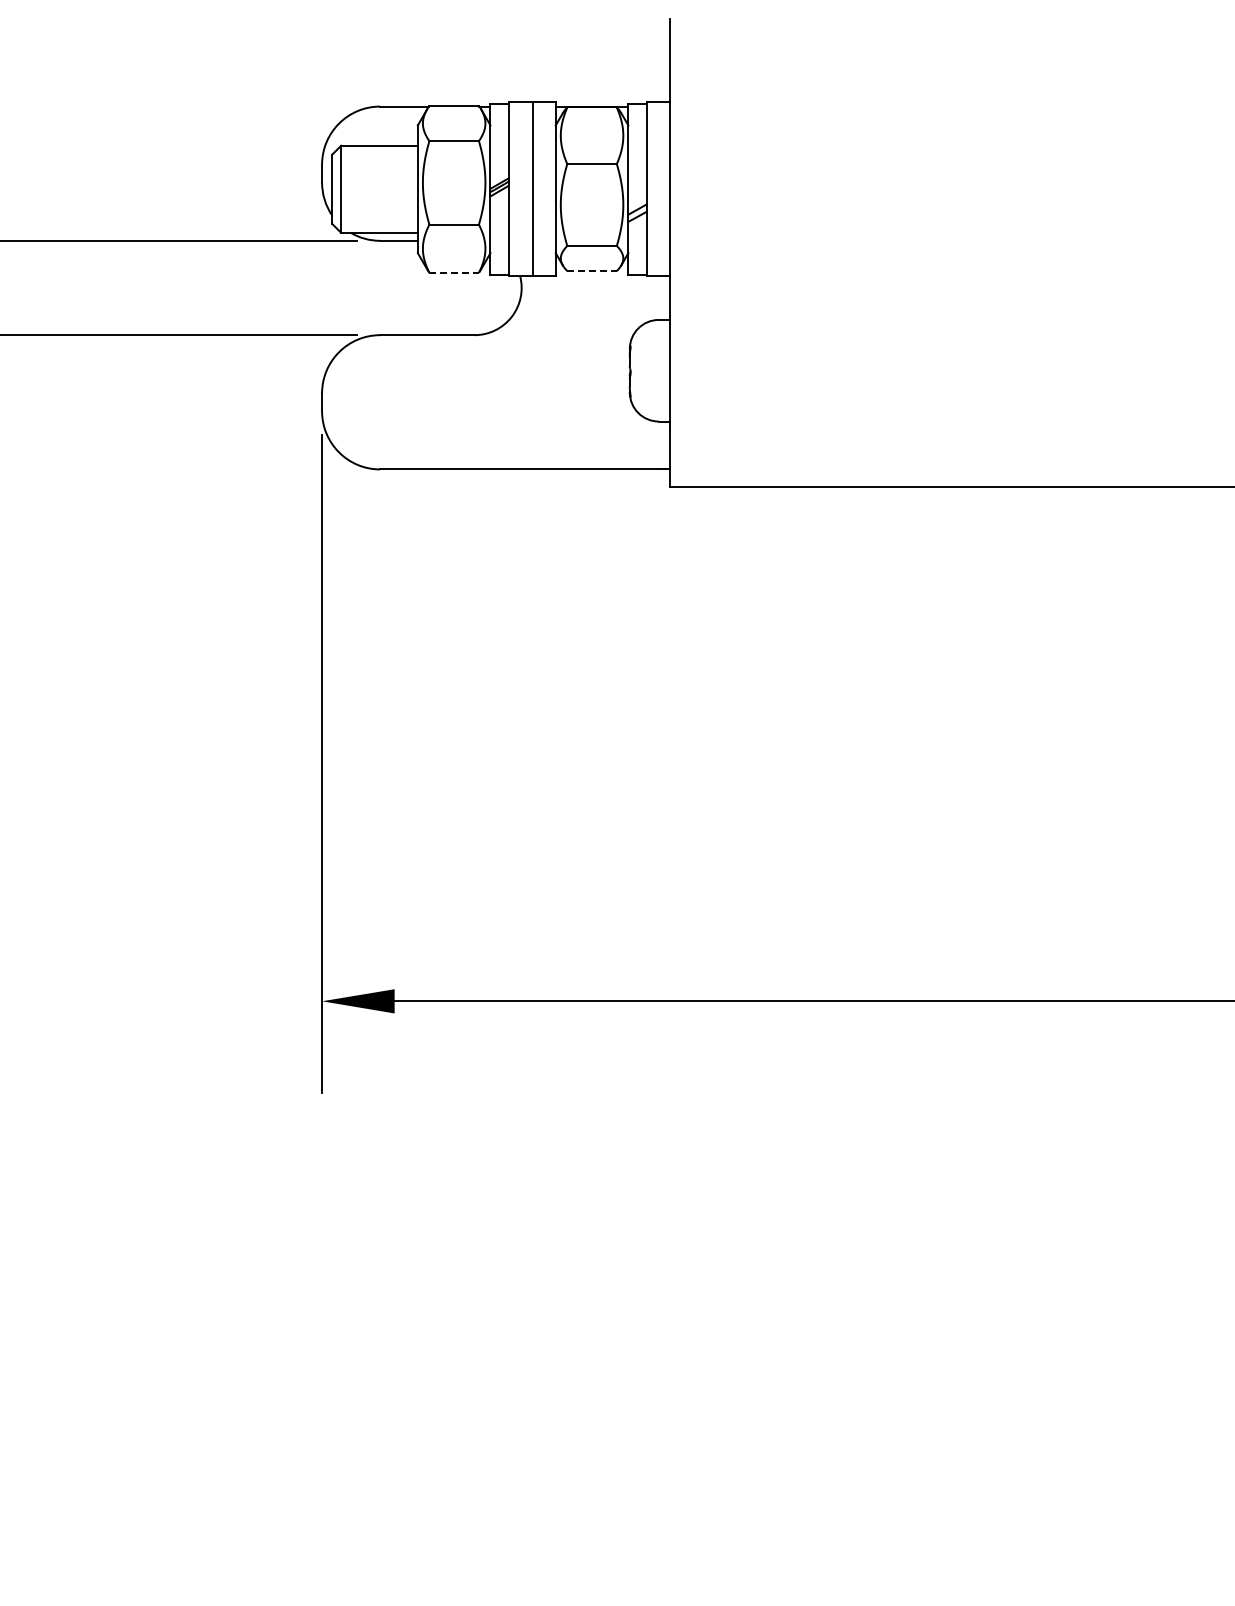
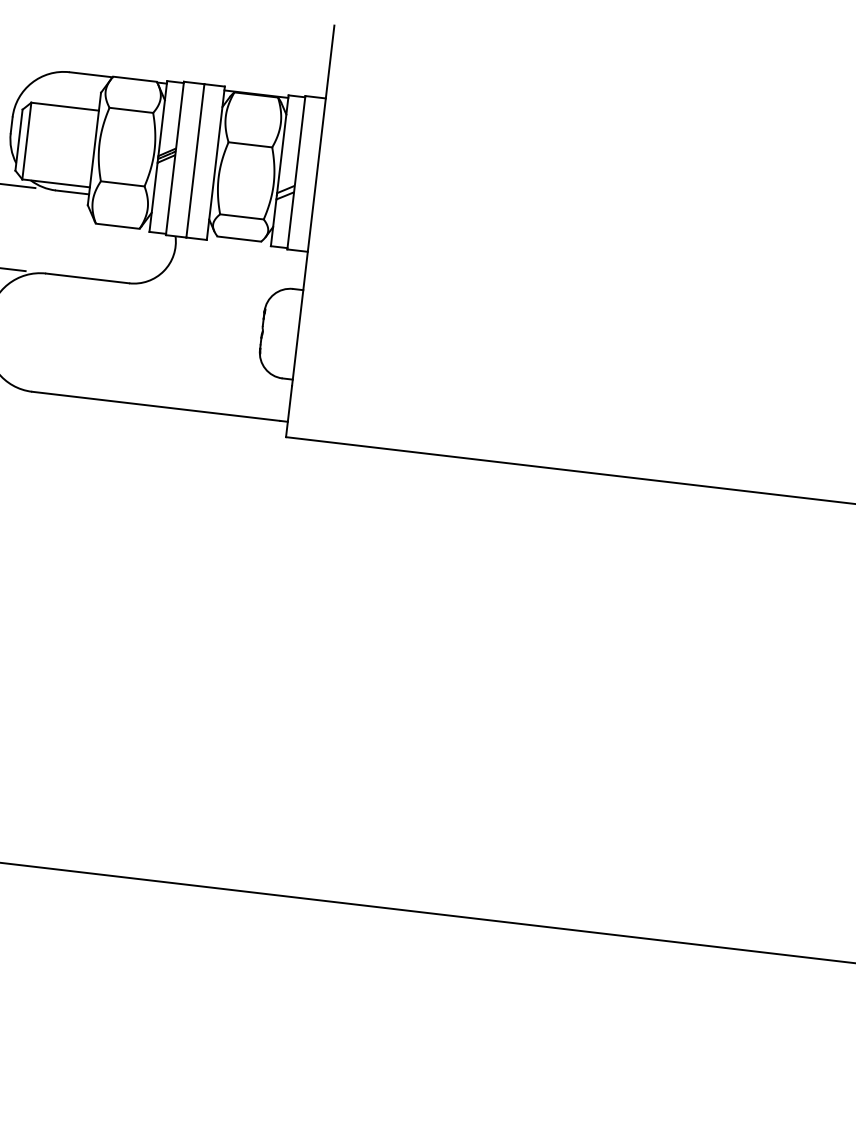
line: (592, 271) -> (239, 239), dashed -> solid
line: (454, 272) -> (118, 226), dashed -> solid

